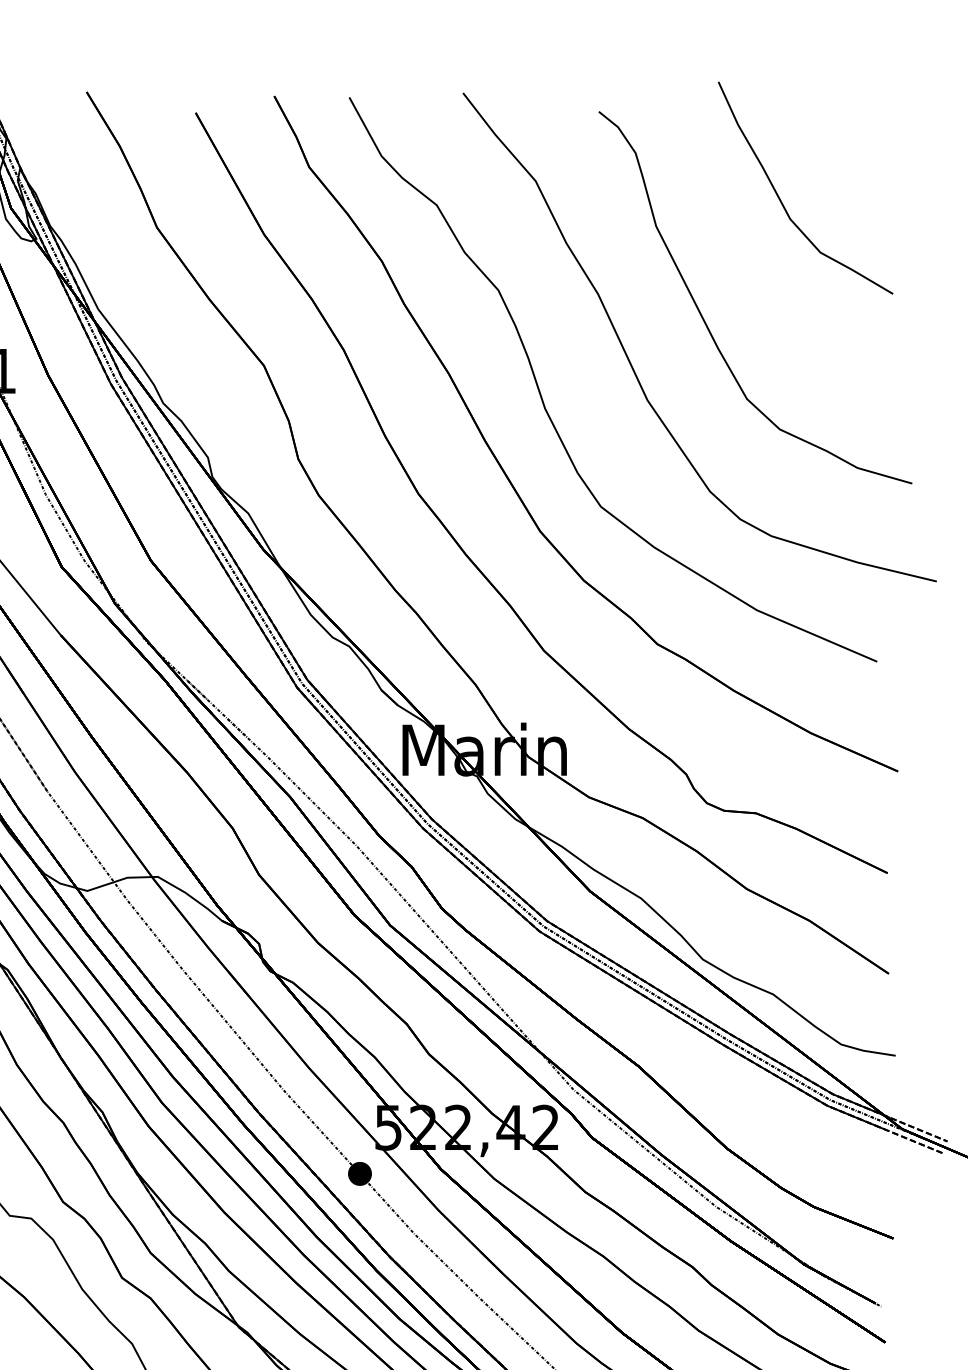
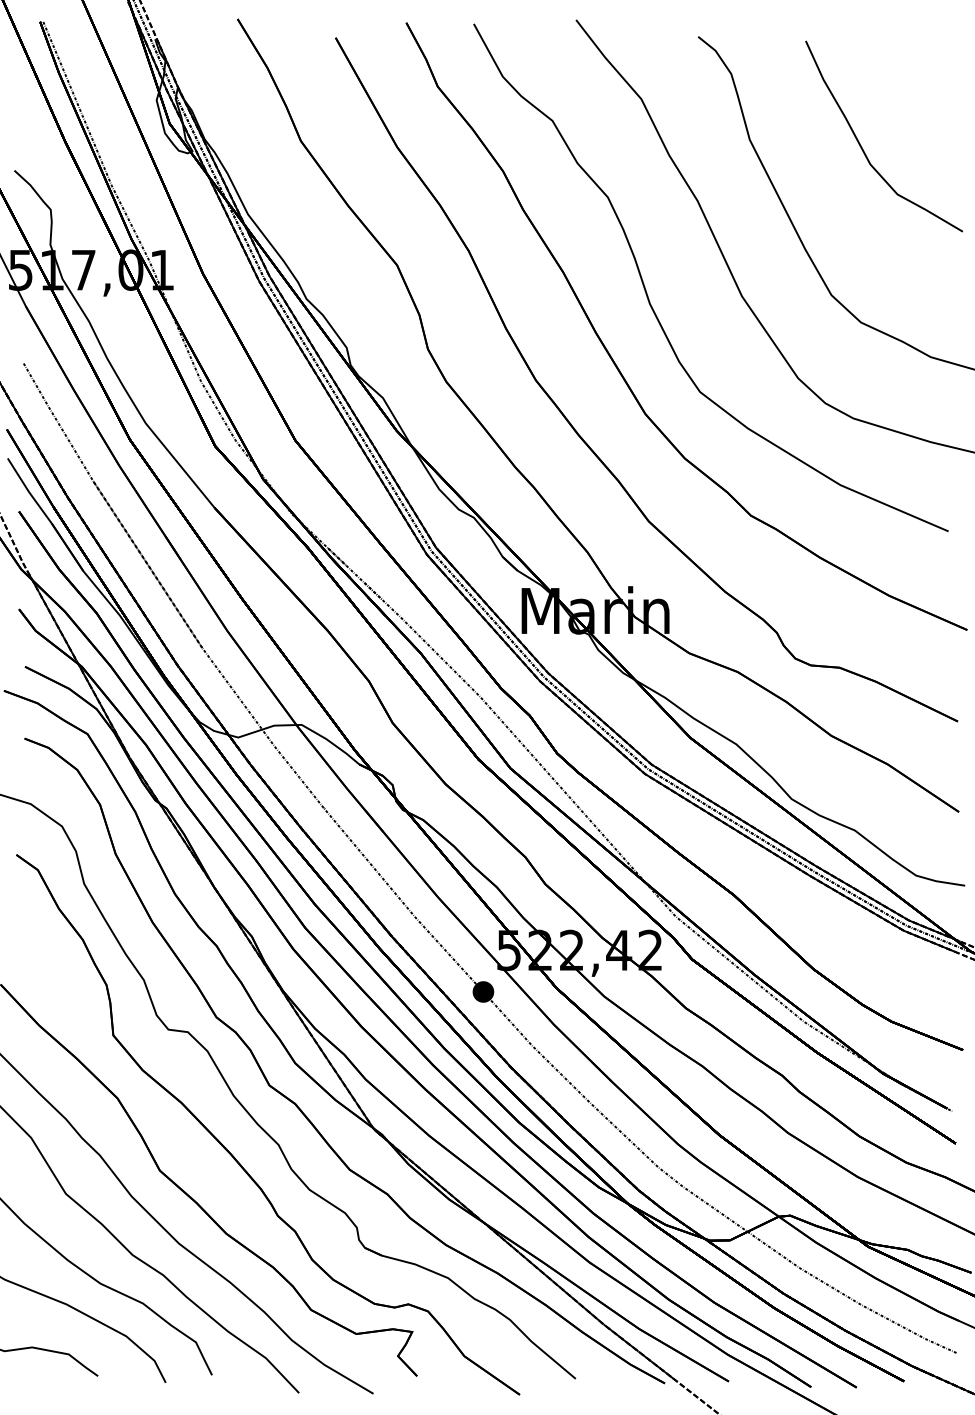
curve: (781, 200) -> (862, 147), moved

